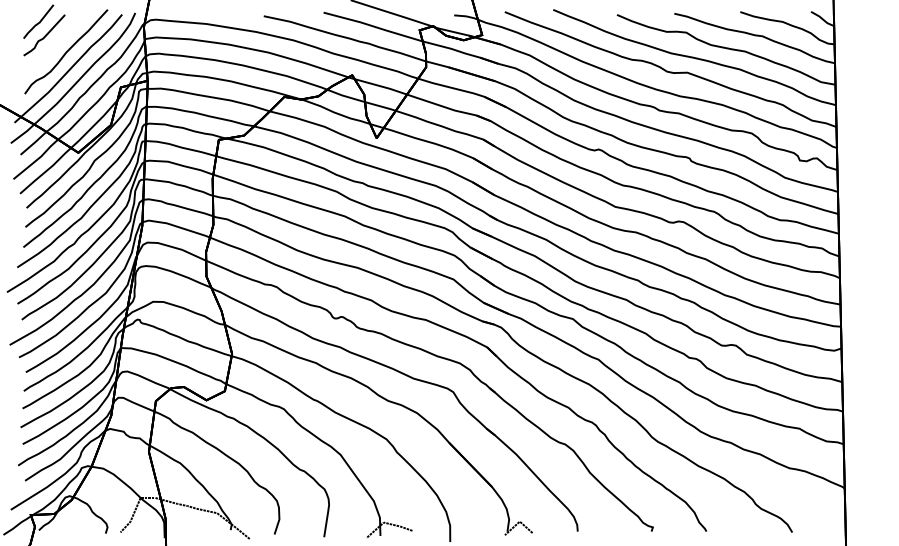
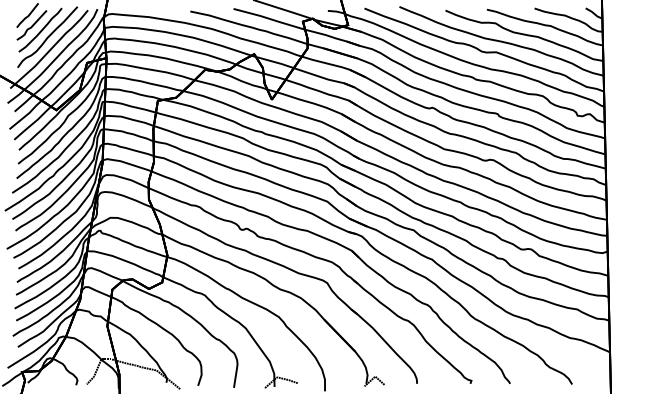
curve: (57, 41) -> (41, 29), added

